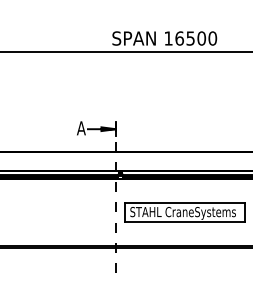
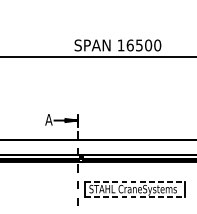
line: (185, 203) -> (135, 182), solid -> dashed
line: (185, 221) -> (135, 196), solid -> dashed

